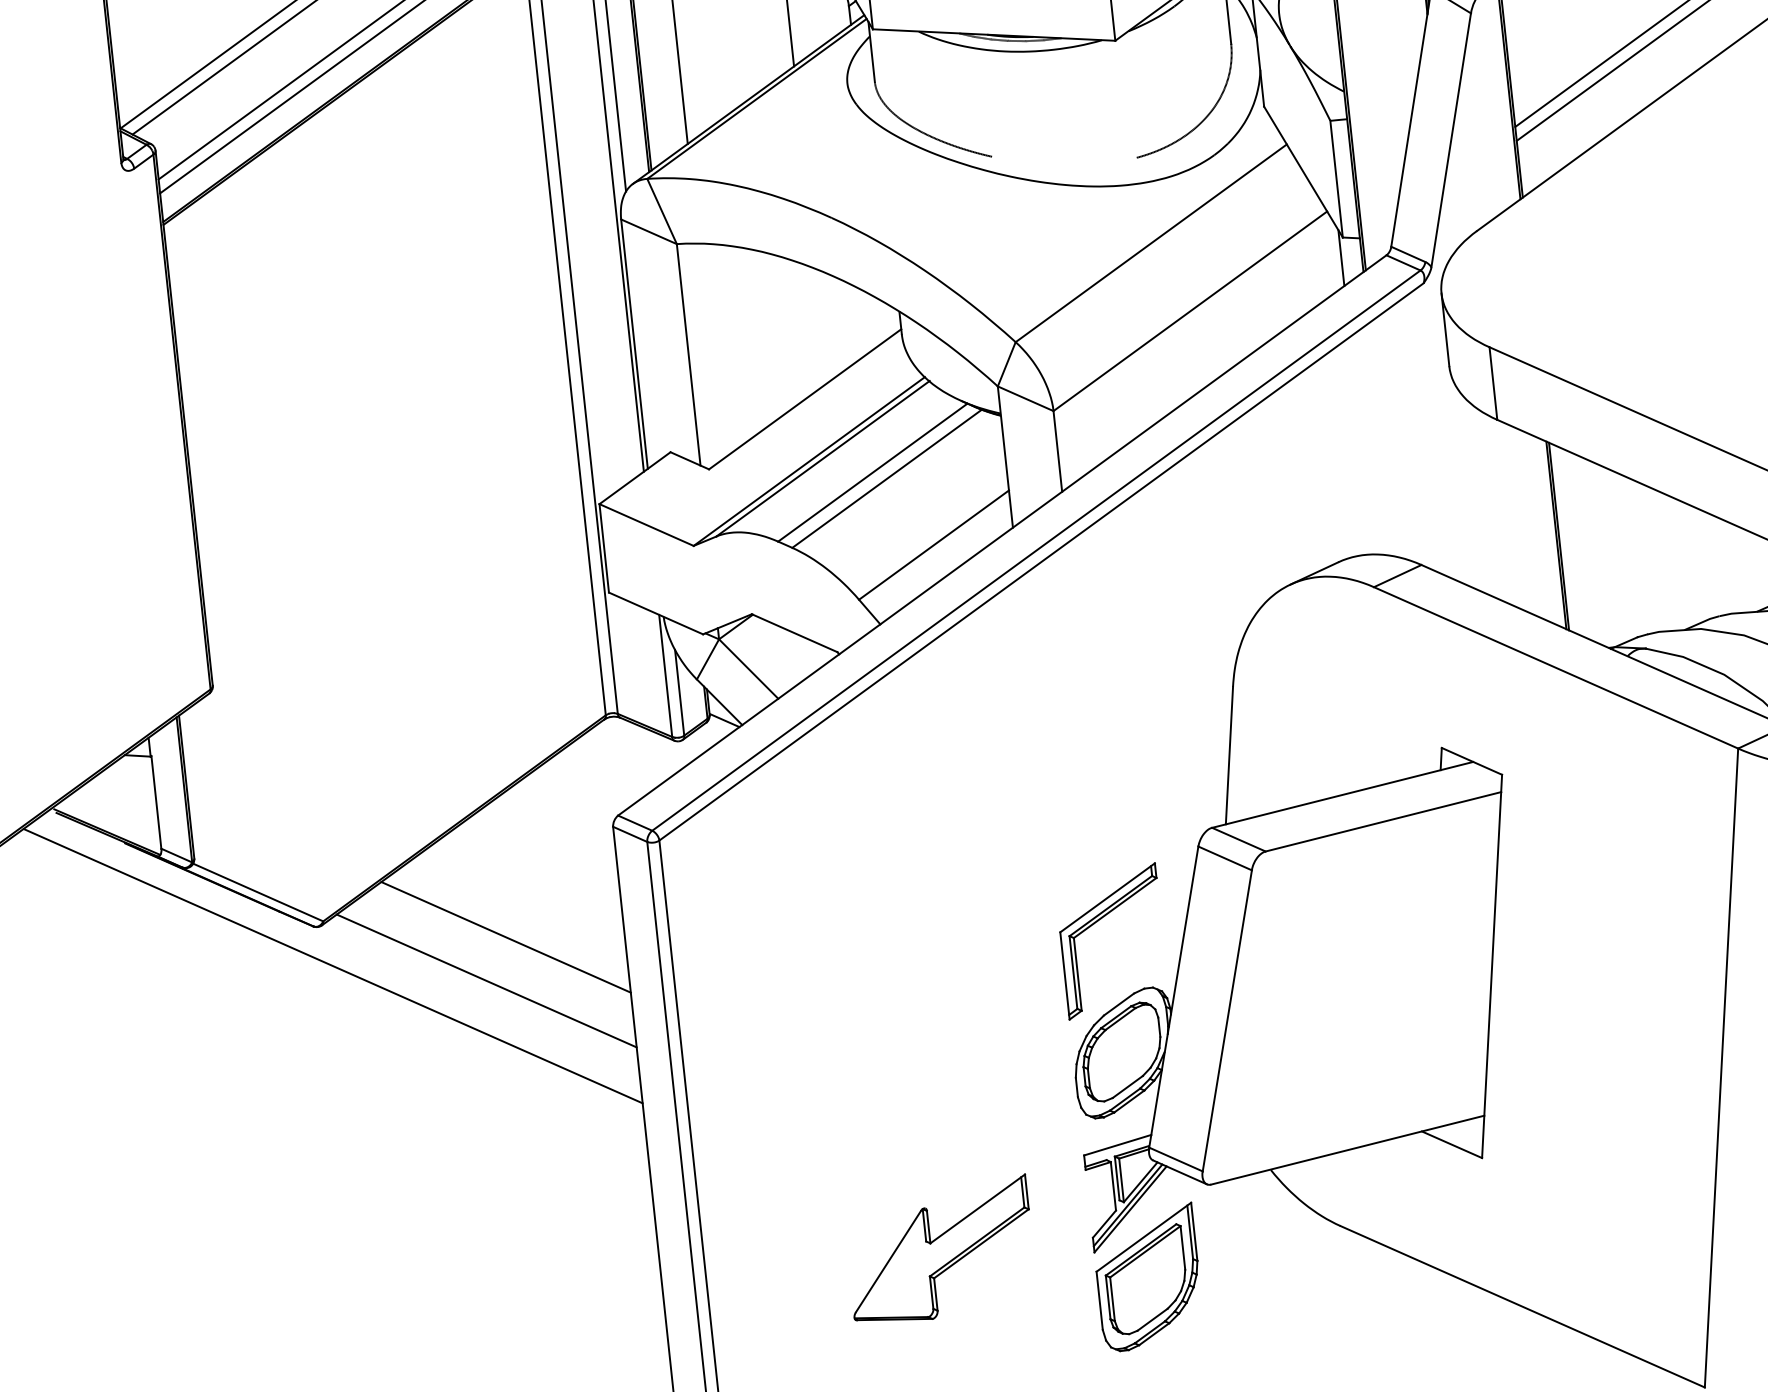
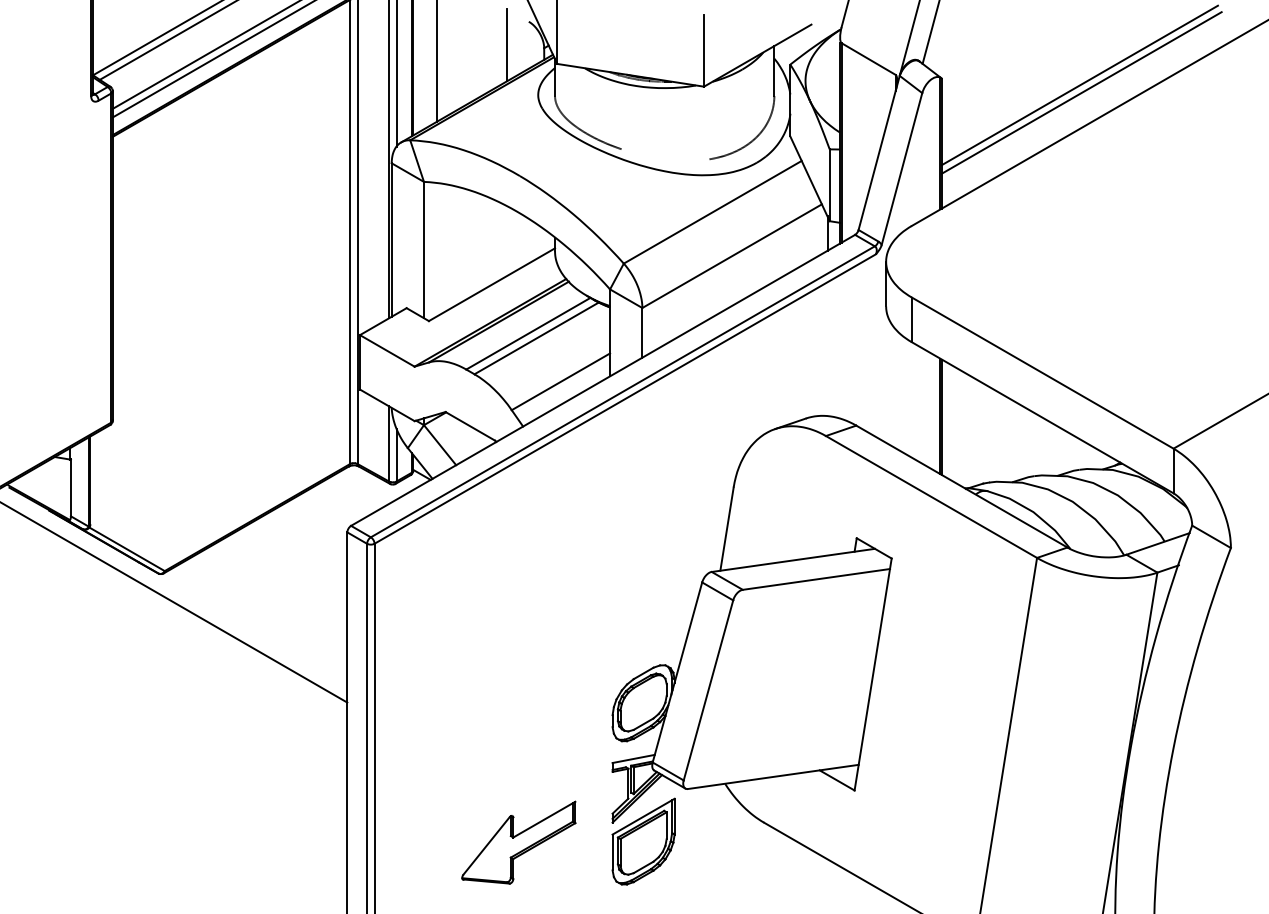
part: (1095, 924) -> (634, 623), removed
line: (505, 937) -> (274, 592), removed
line: (486, 980) -> (260, 617), removed
part: (939, 1250) -> (518, 842), moved

